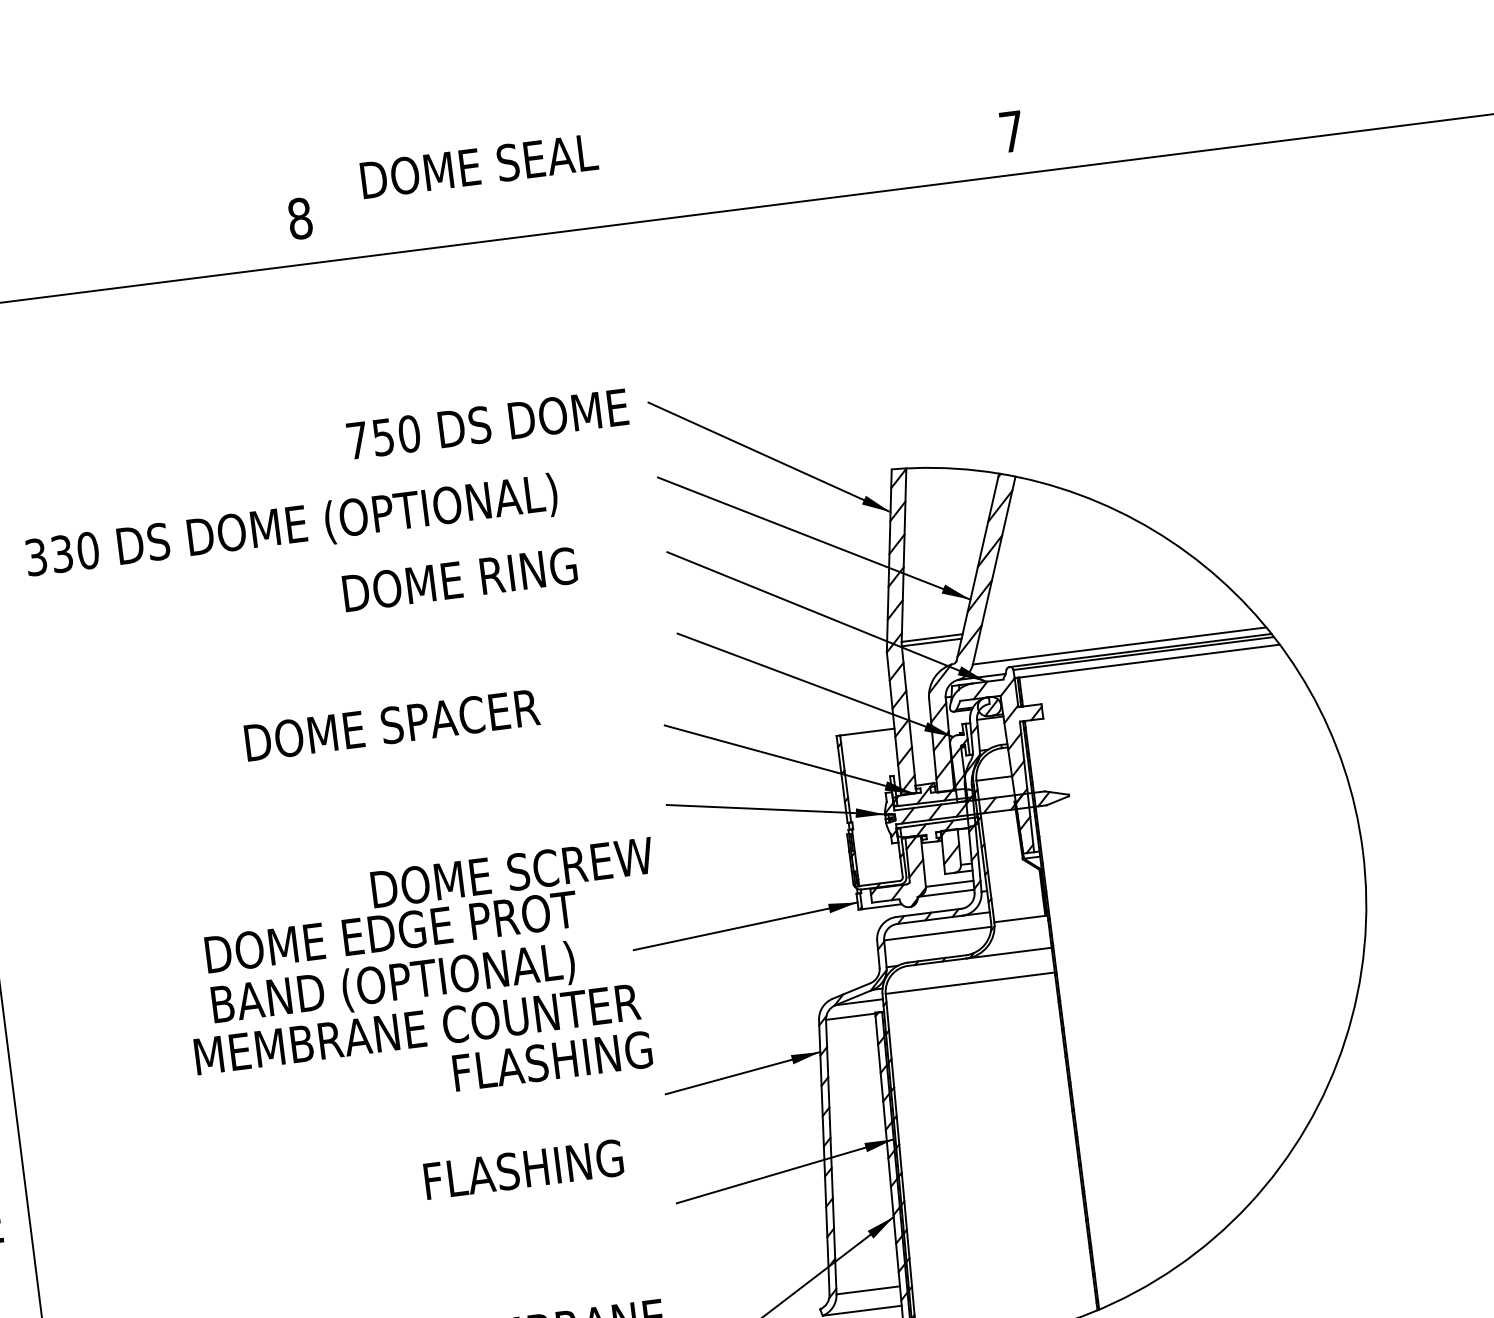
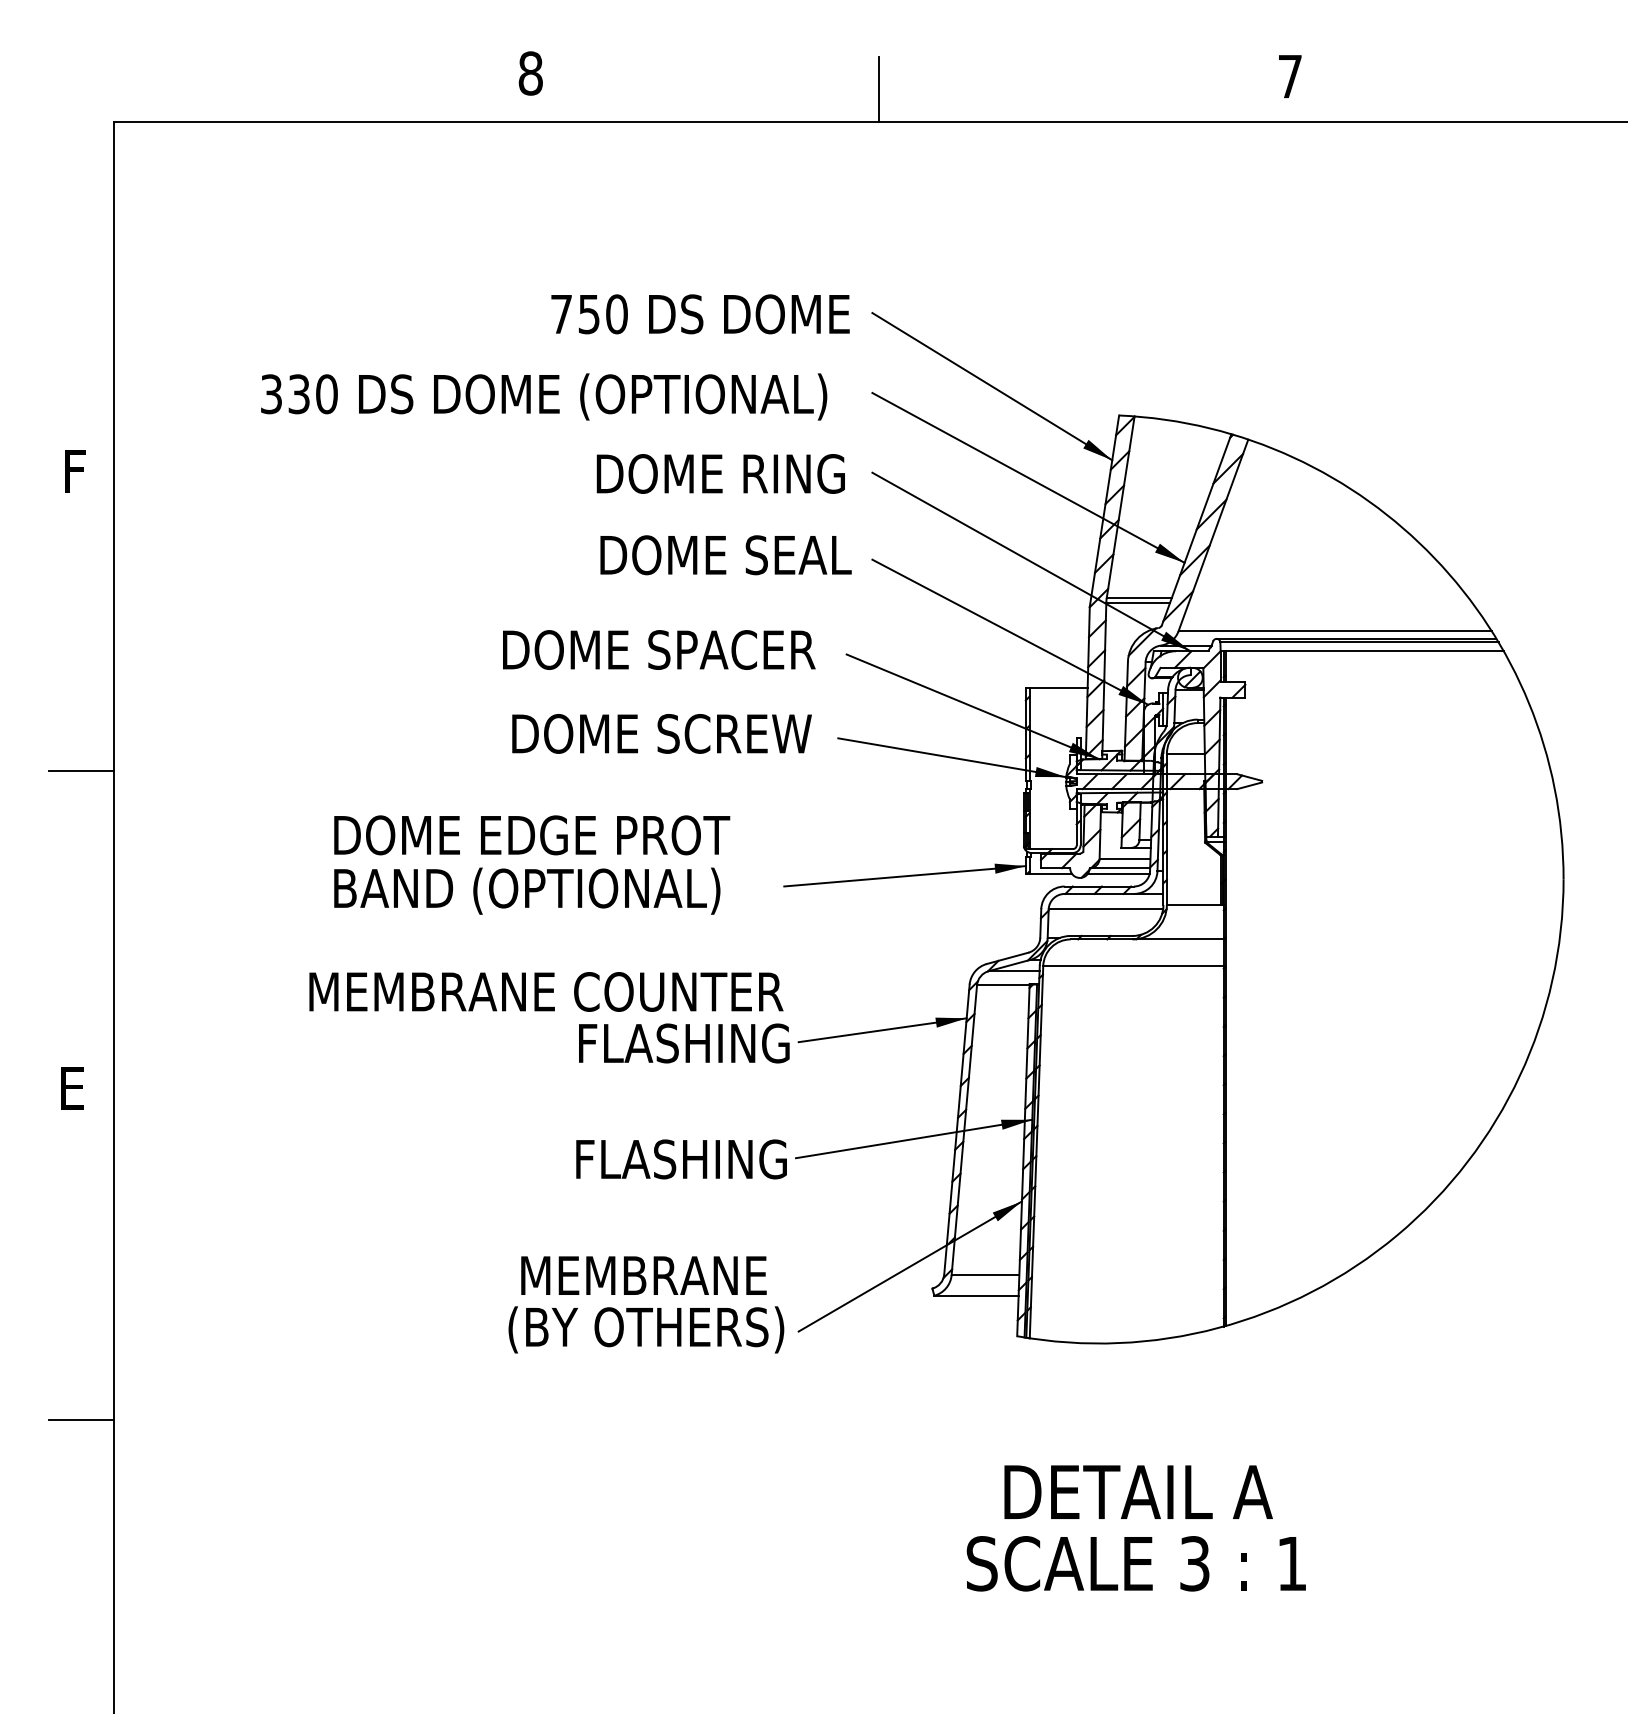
text: (478, 166) -> (725, 555), moved
line: (627, 192) -> (878, 89), added
text: (292, 527) -> (544, 396), moved
text: (459, 579) -> (720, 473), moved
text: (392, 724) -> (659, 649), moved
text: (511, 872) -> (661, 733), moved
line: (945, 898) -> (1118, 873), added
text: (423, 1052) -> (549, 1017), moved
text: (523, 1169) -> (681, 1159), moved

